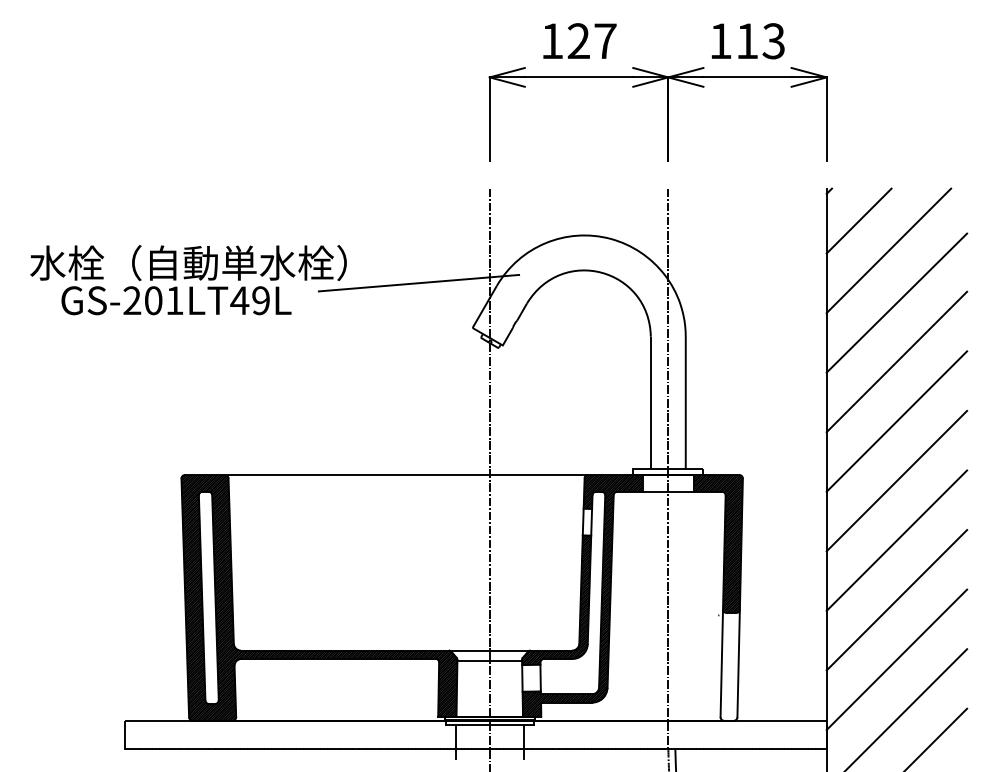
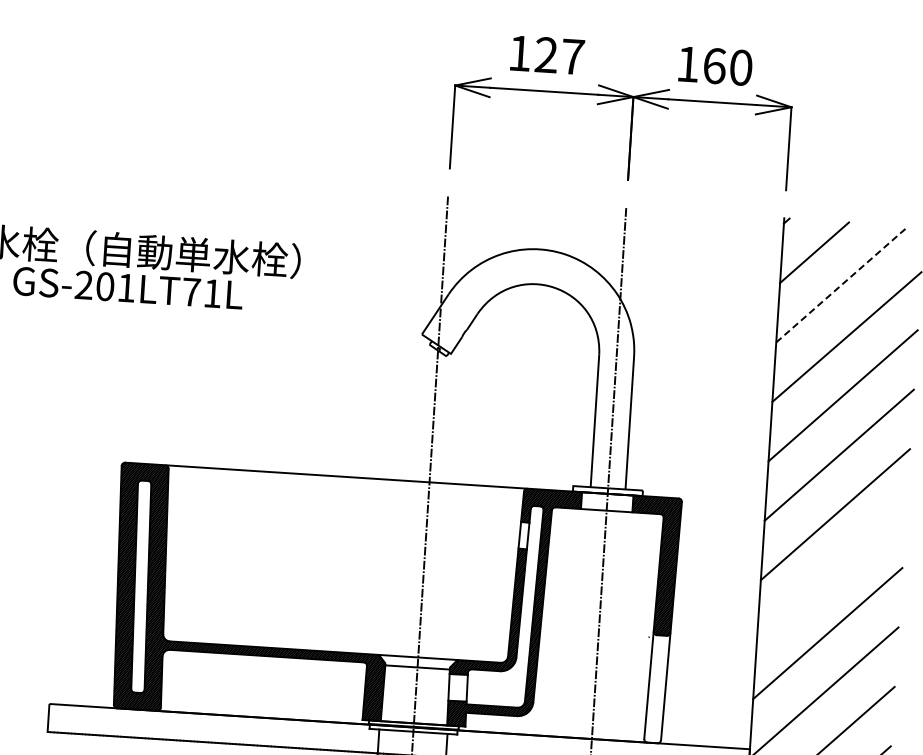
text: (760, 41) -> (727, 67), 113 -> 160
line: (888, 250) -> (841, 284), solid -> dashed
line: (418, 282) -> (370, 285), removed
text: (249, 300) -> (201, 292), GS-201LT49L -> GS-201LT71L
line: (896, 540) -> (831, 573), removed

